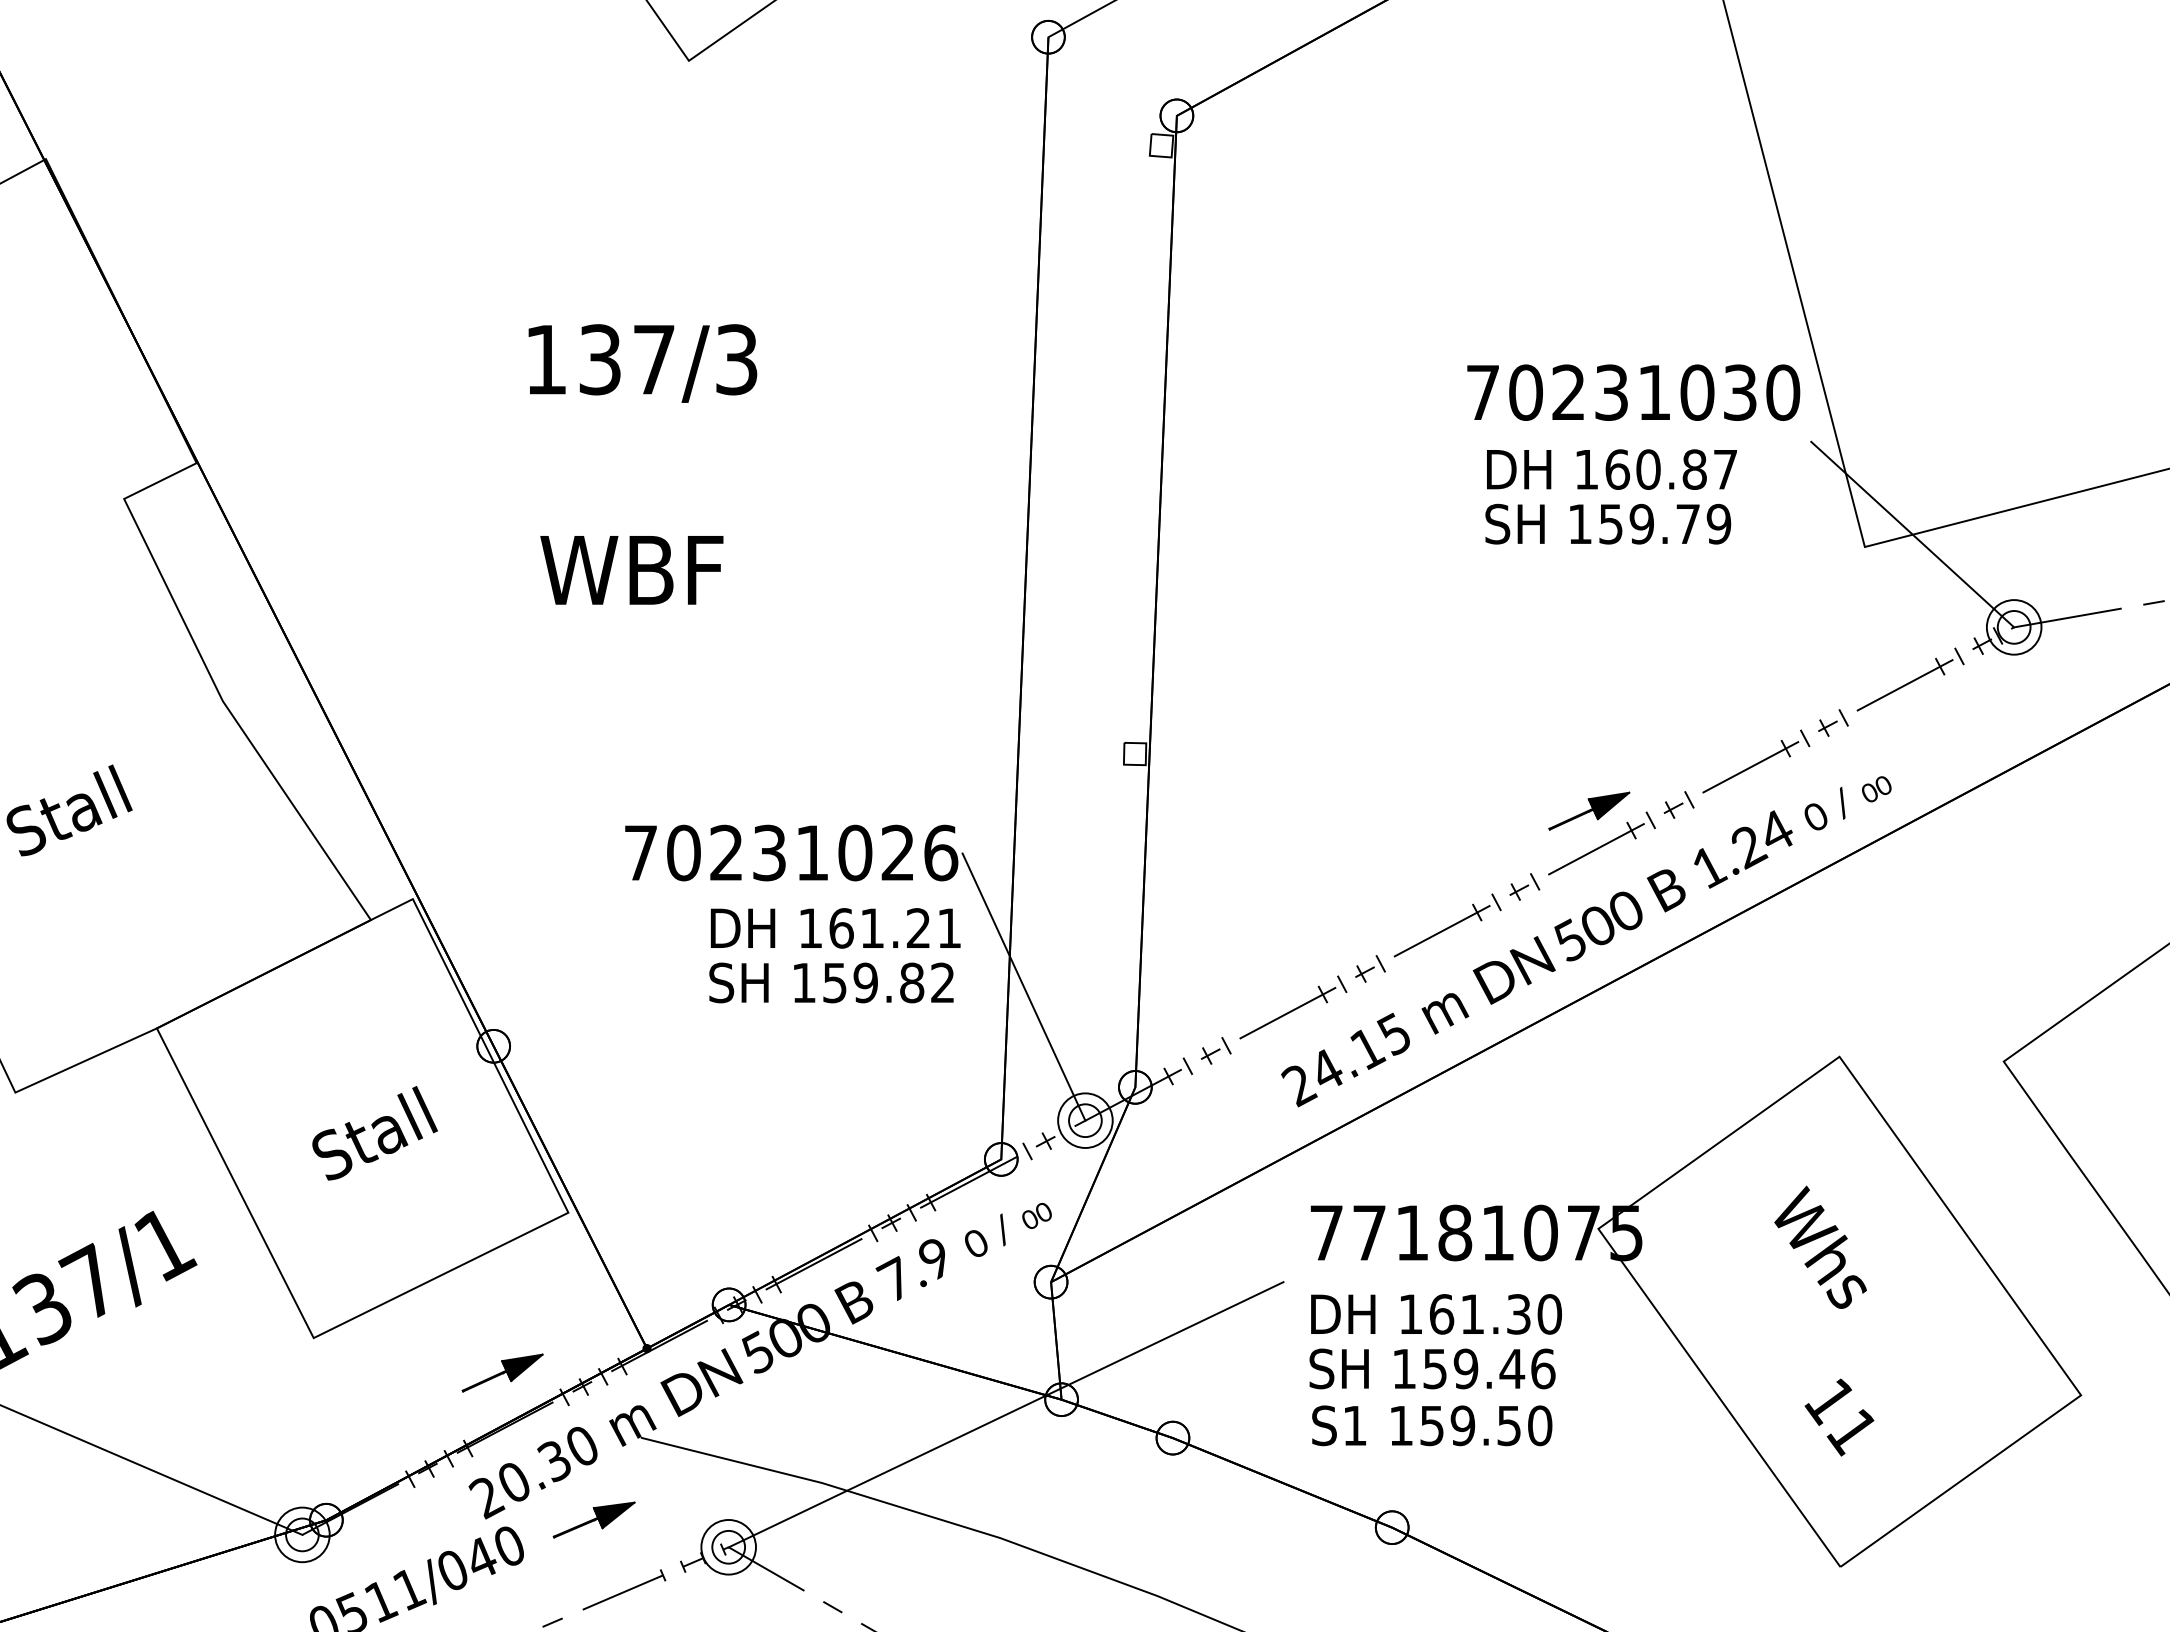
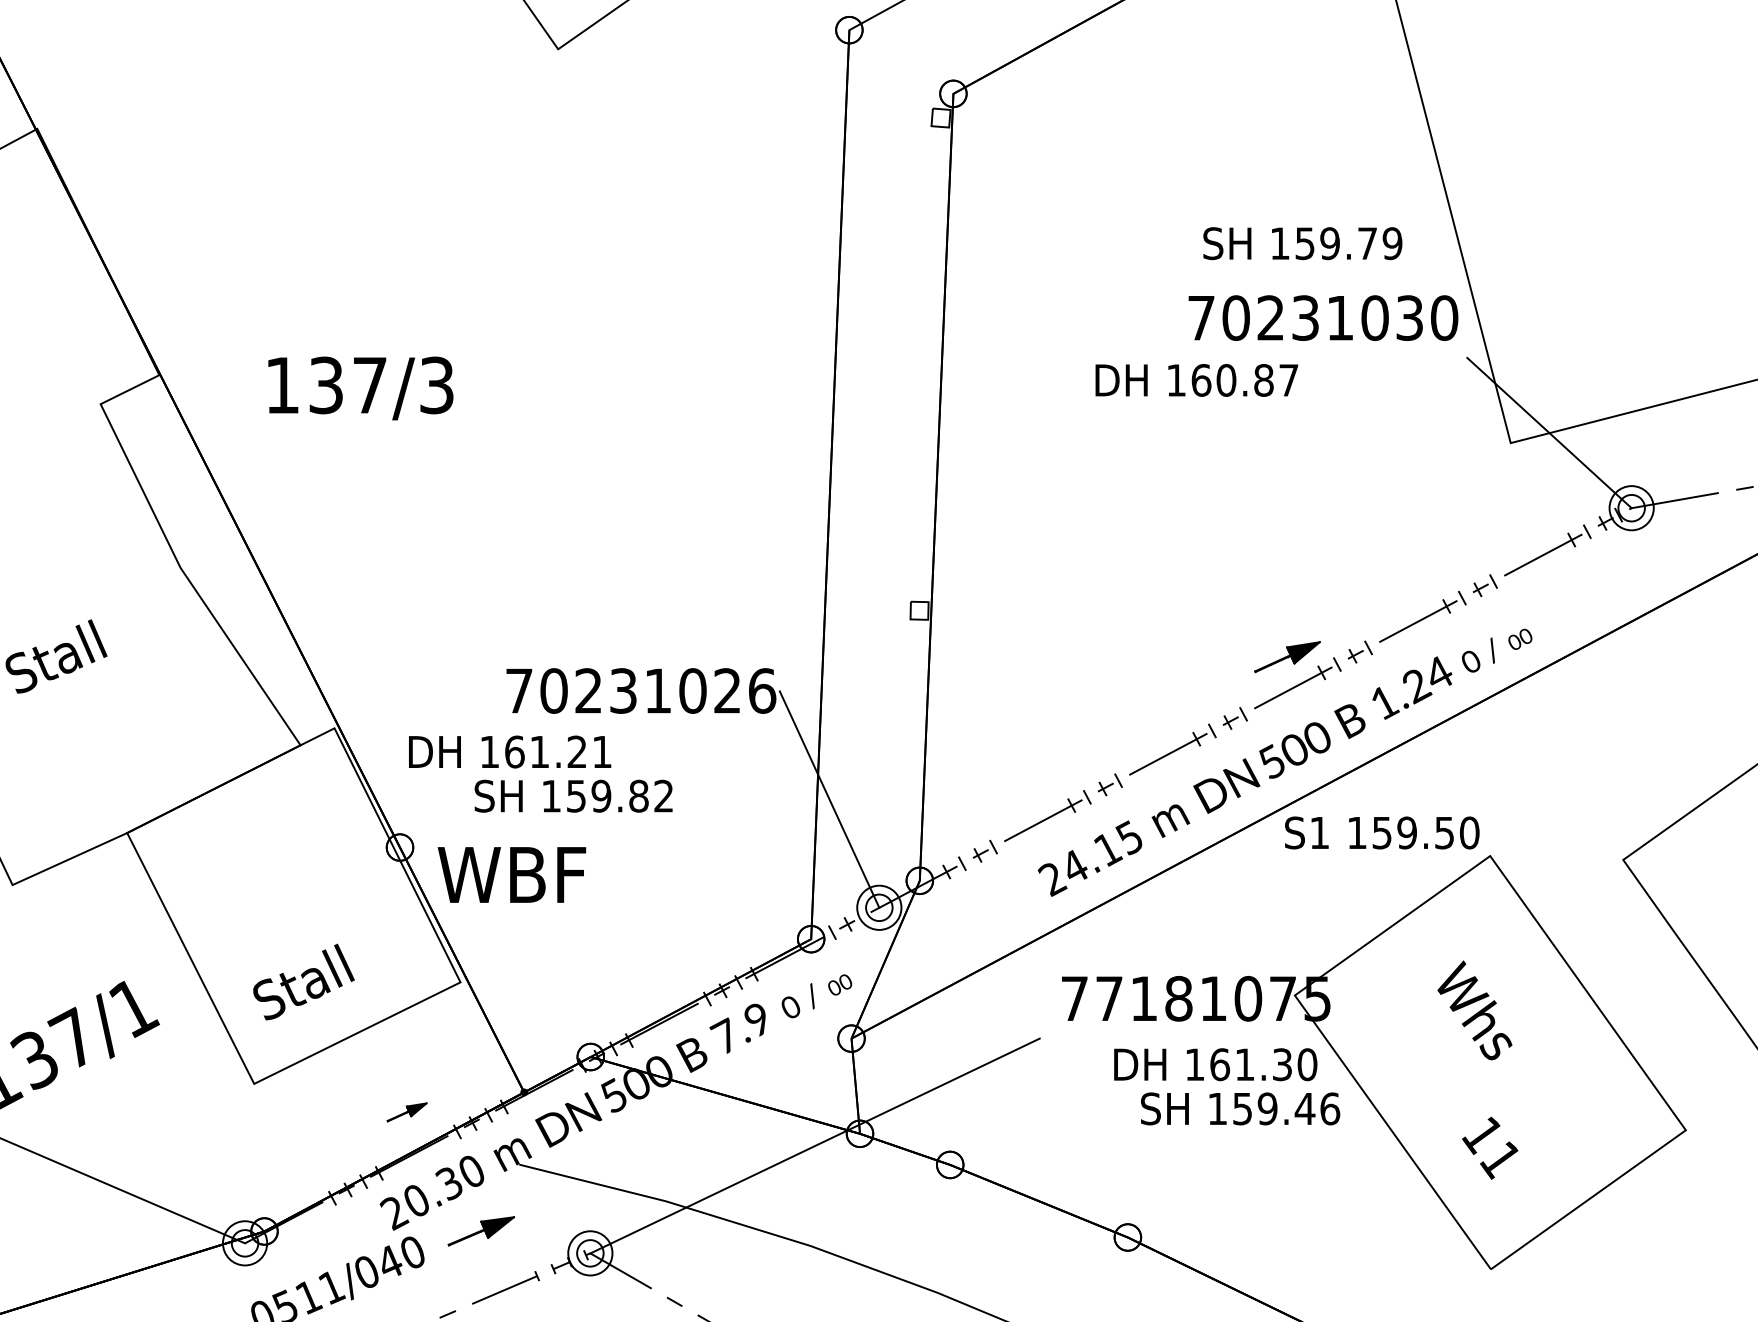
text: (642, 363) -> (360, 388), moved
text: (1611, 469) -> (1196, 380), moved
text: (1607, 524) -> (1302, 243), moved
text: (631, 569) -> (511, 874), moved
text: (836, 927) -> (510, 751), moved
text: (831, 982) -> (573, 795), moved
text: (374, 1132) -> (303, 981), moved
text: (1436, 1314) -> (1215, 1064), moved
text: (1432, 1368) -> (1240, 1108), moved
part: (501, 1373) -> (406, 1112), size x0.6
text: (1432, 1425) -> (1382, 832), moved

